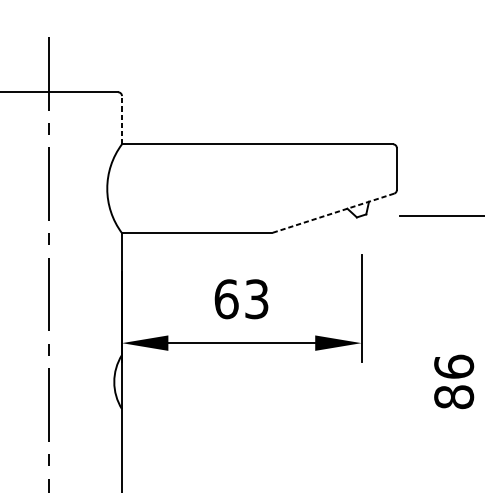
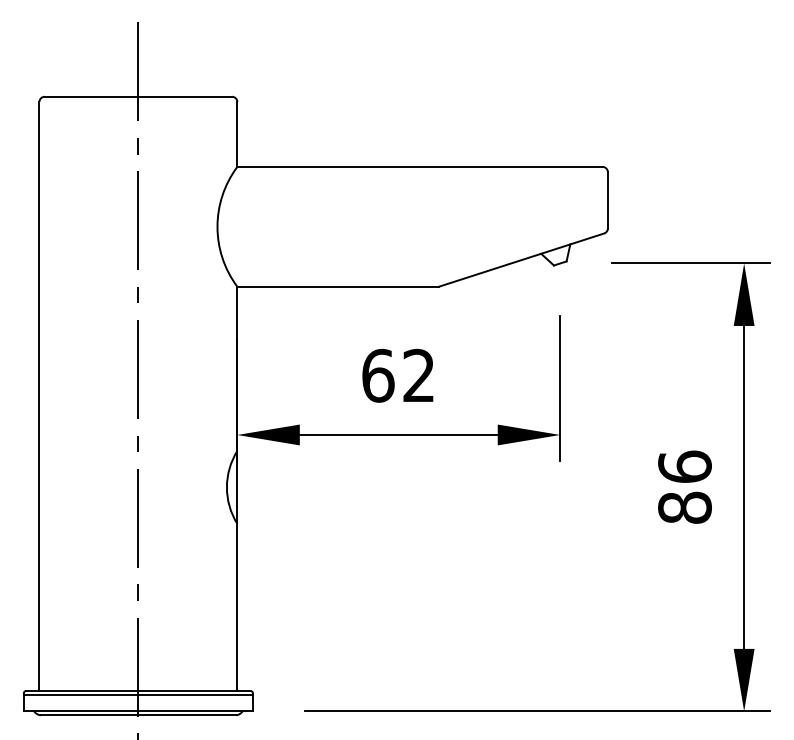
line: (122, 119) -> (237, 133), dashed -> solid
line: (332, 213) -> (521, 260), dashed -> solid
text: (256, 299) -> (418, 375), 63 -> 62

